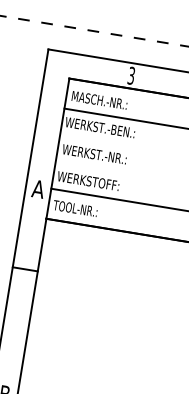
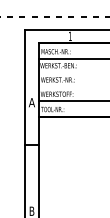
text: (130, 73) -> (69, 35), 3 -> 1

